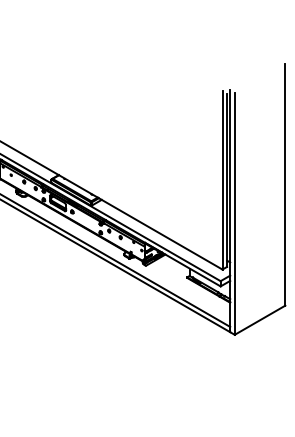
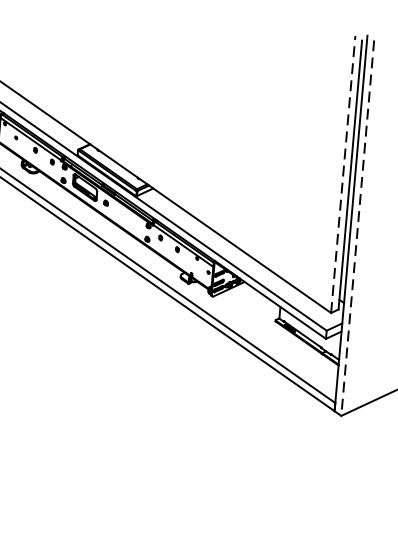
line: (222, 179) -> (343, 173), solid -> dashed
line: (234, 214) -> (357, 229), solid -> dashed

